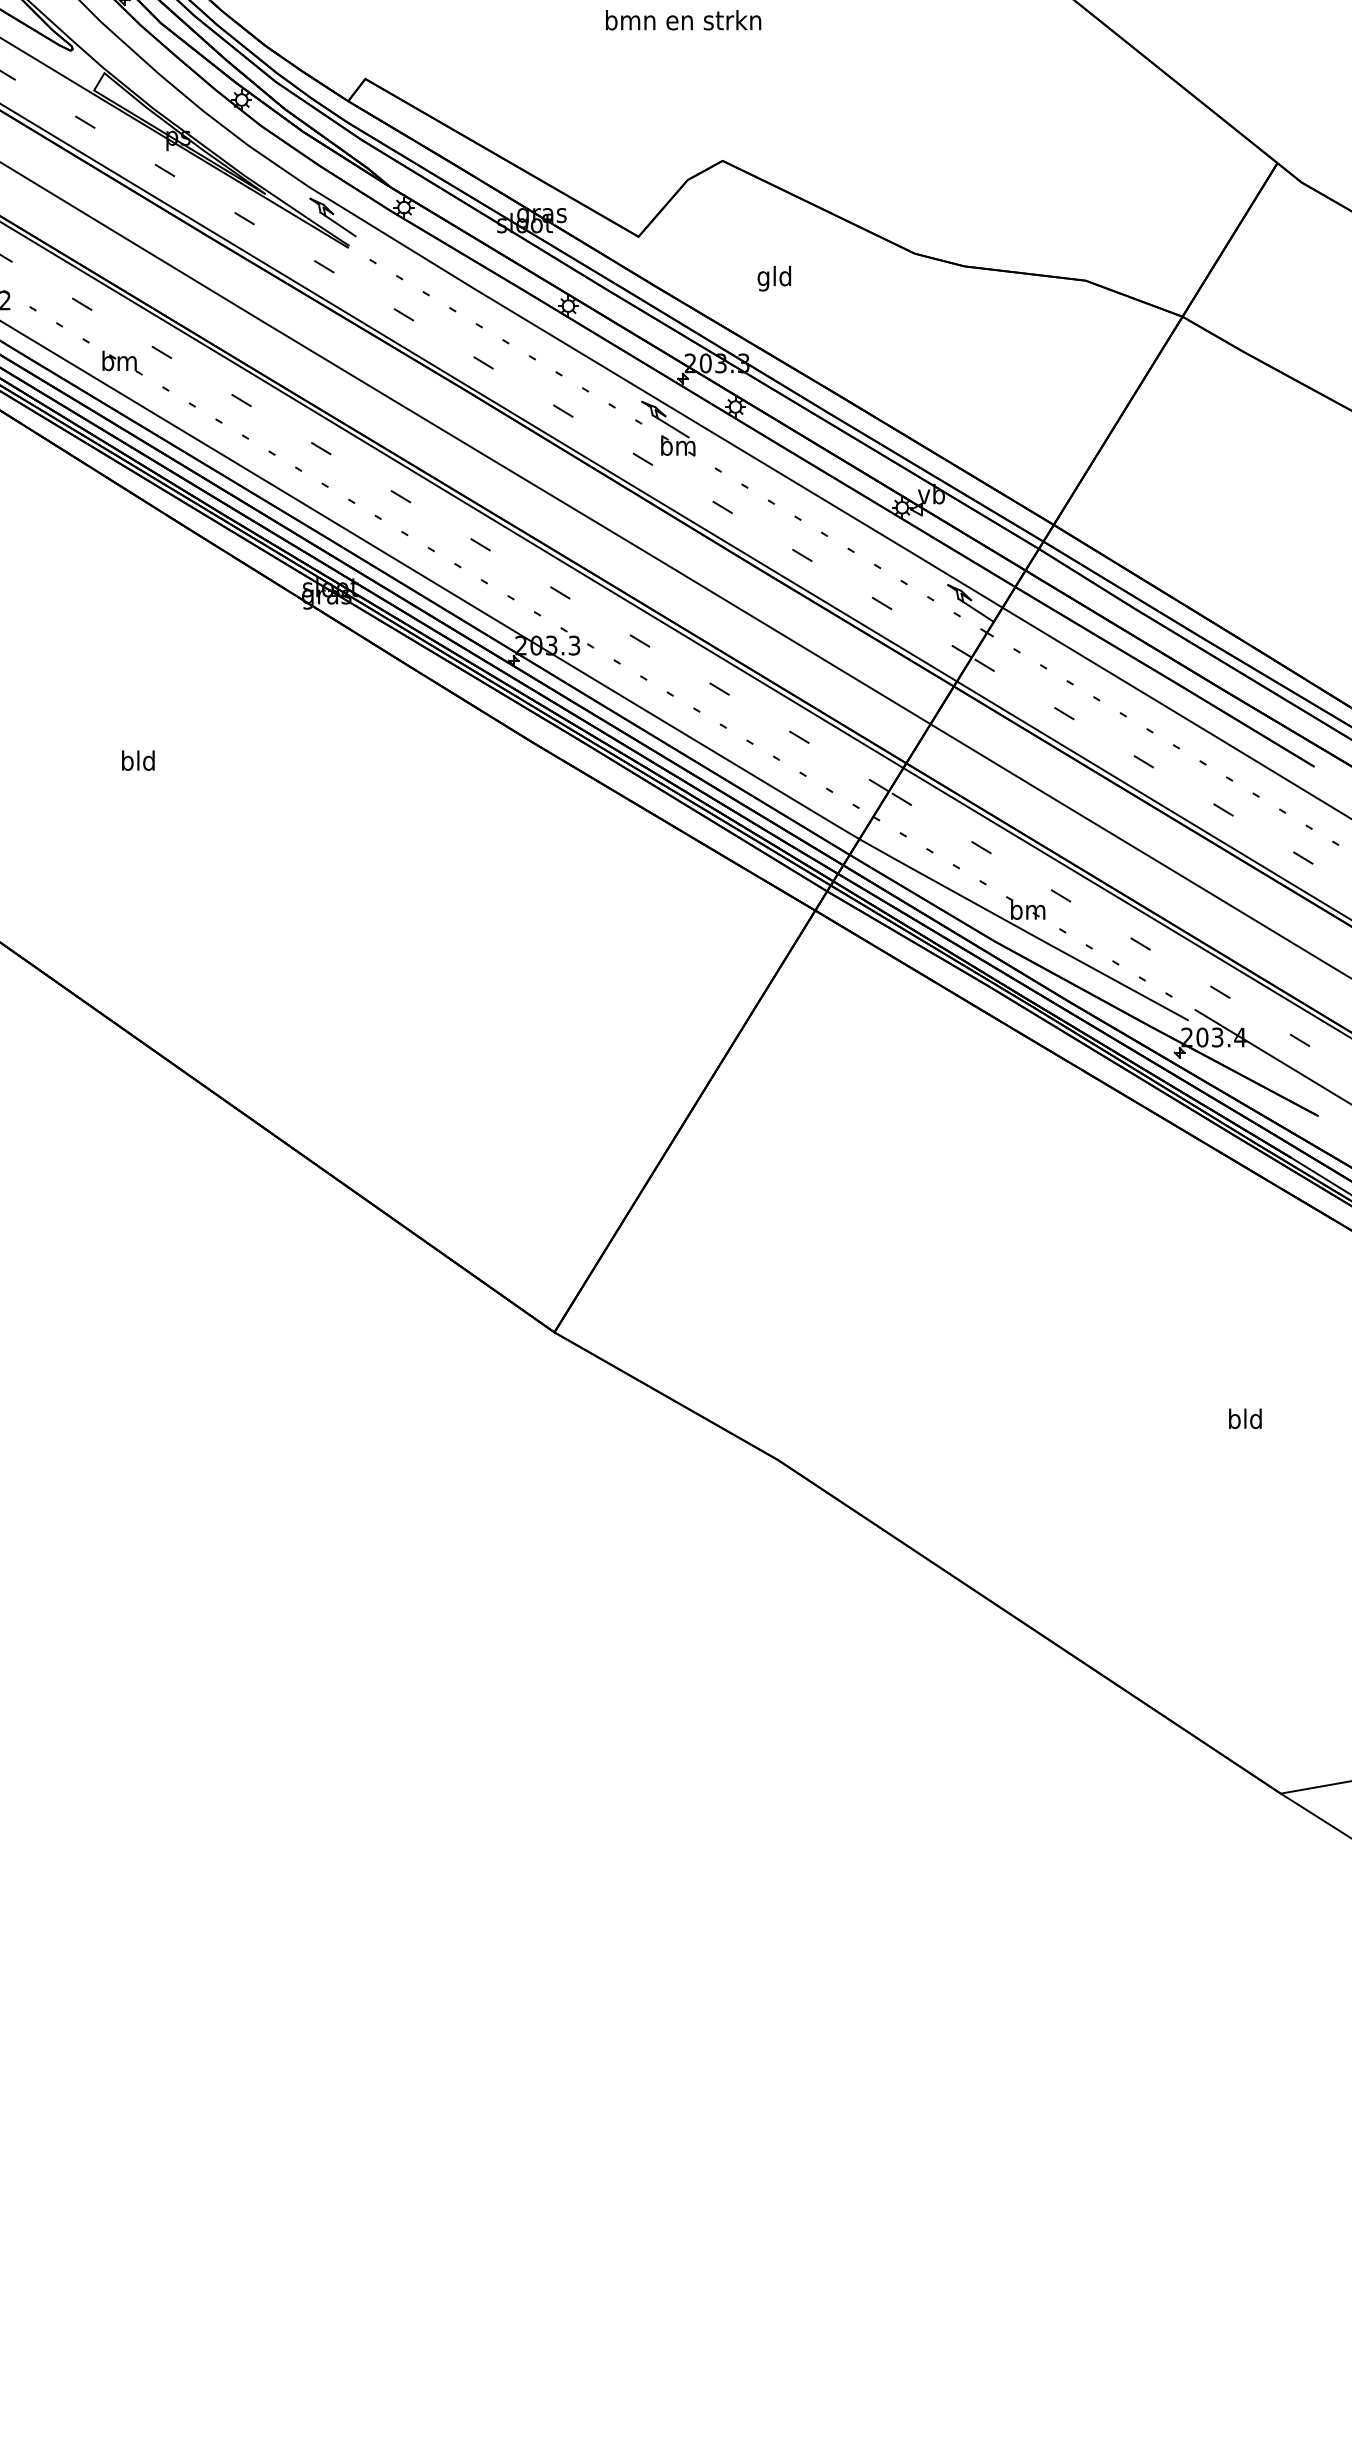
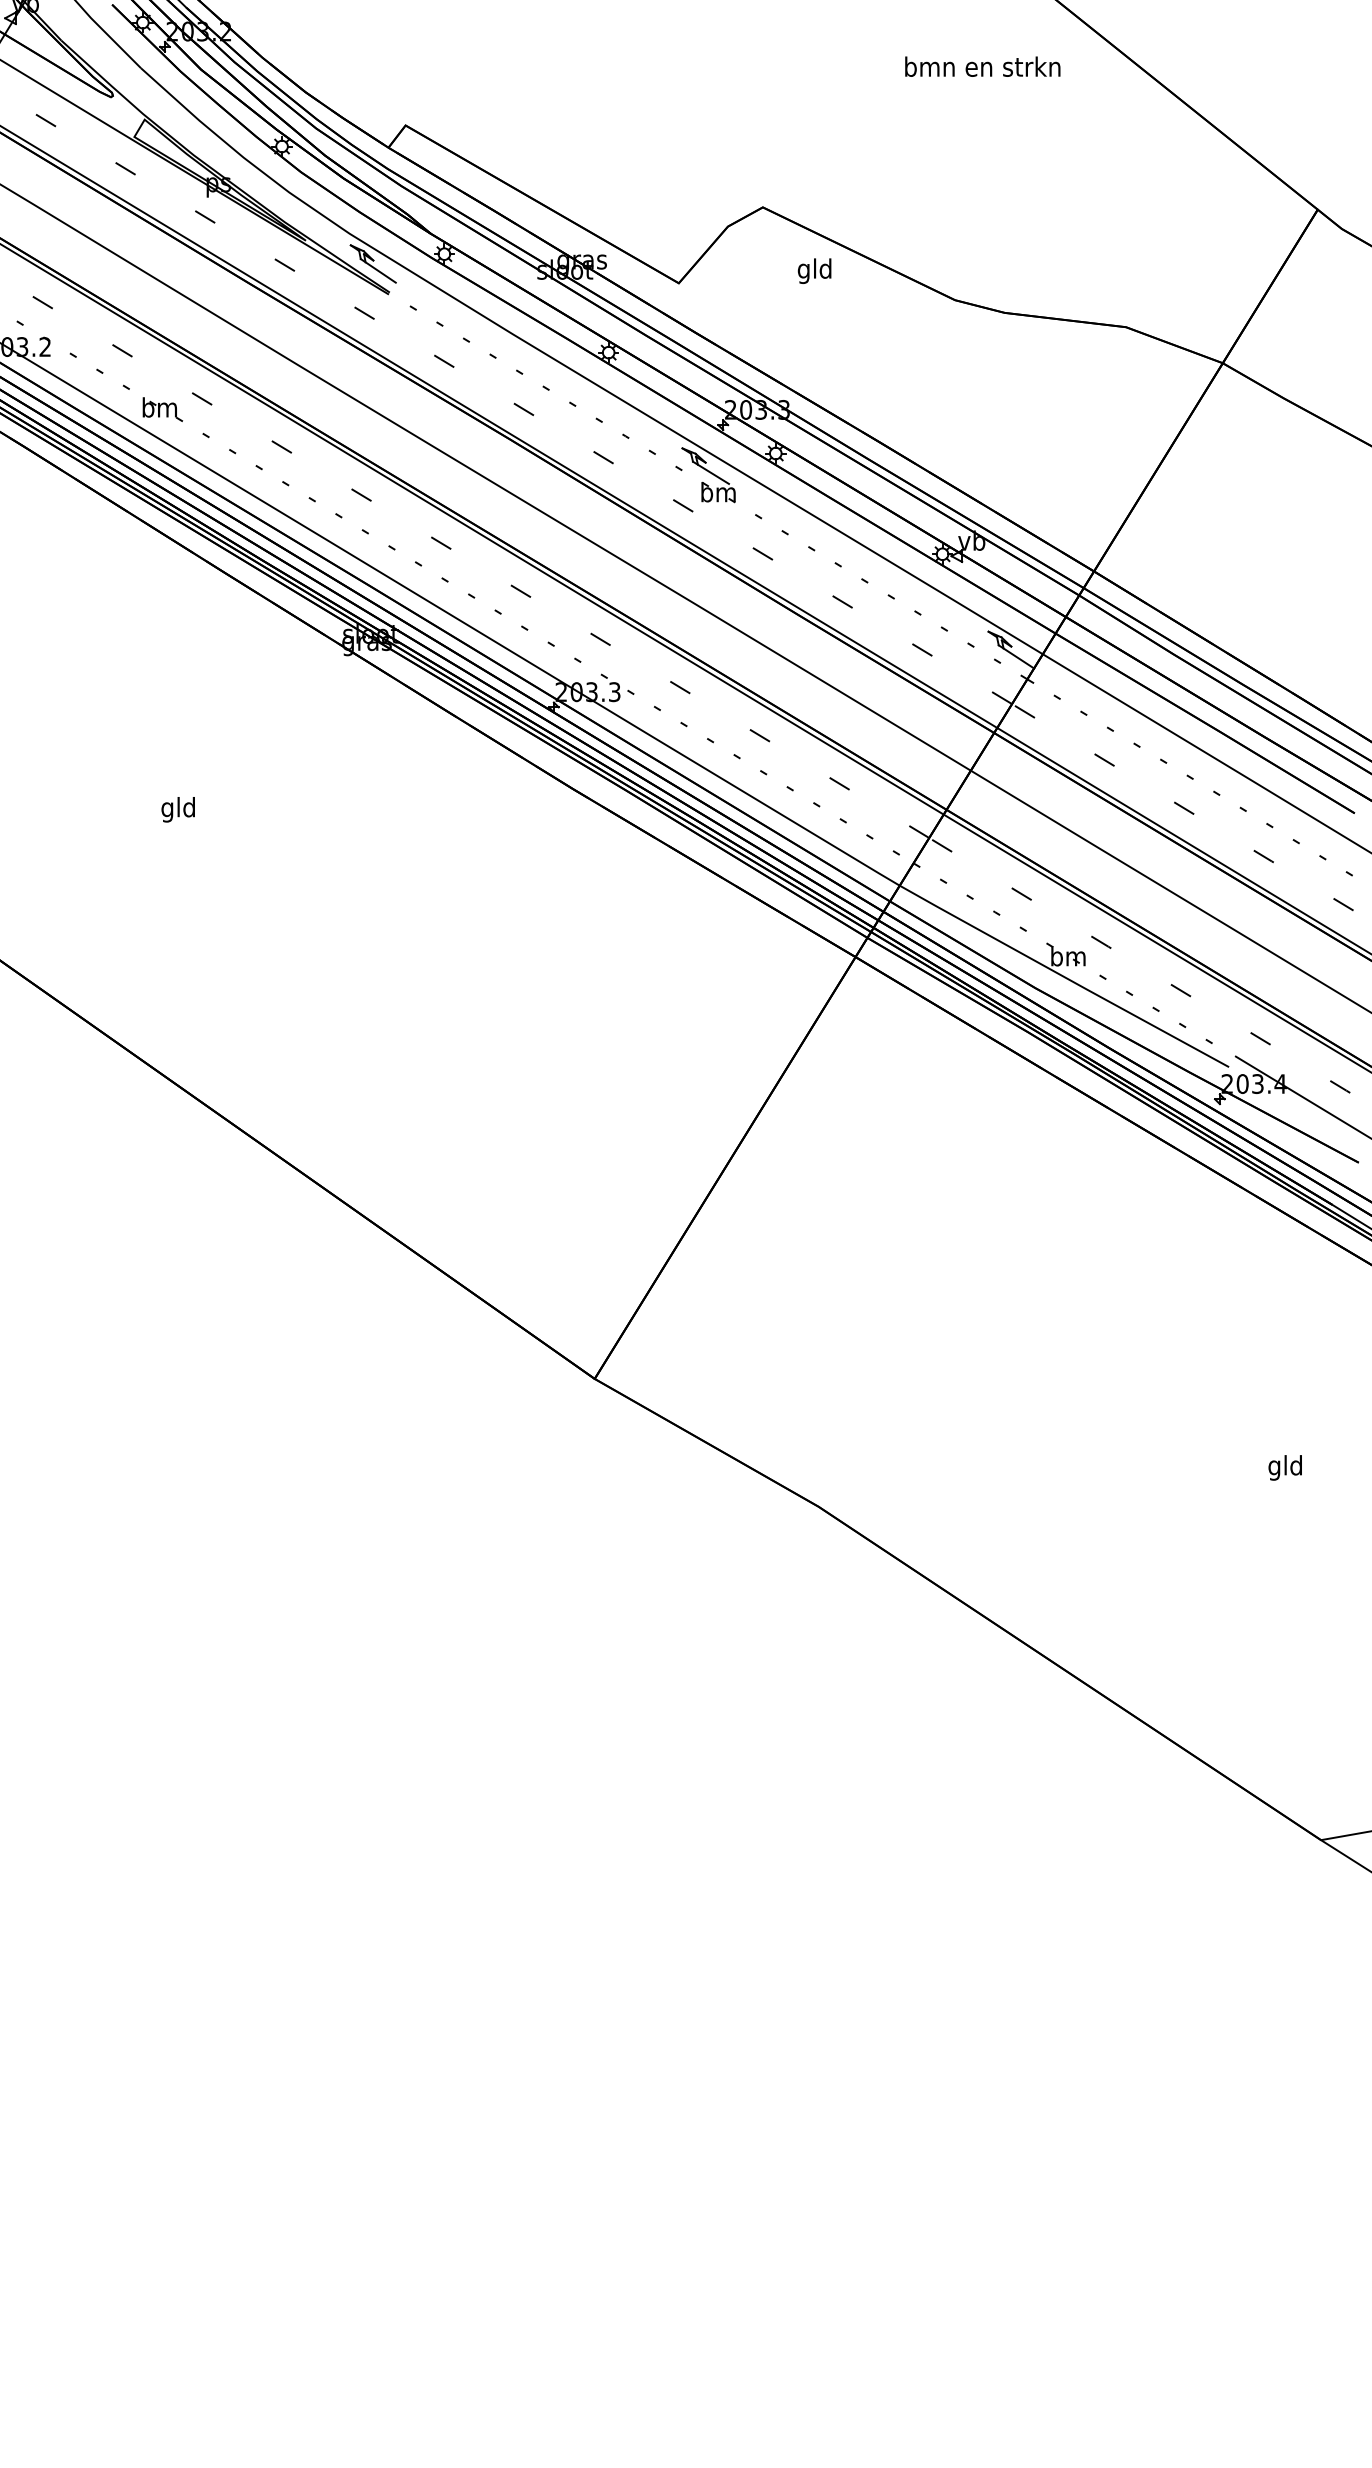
text: (683, 19) -> (982, 66), moved
text: (774, 277) -> (814, 270), moved
text: (127, 762) -> (167, 809), bld -> gld
text: (1234, 1420) -> (1274, 1467), bld -> gld

